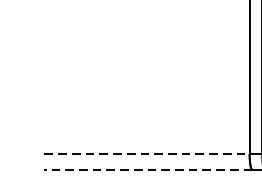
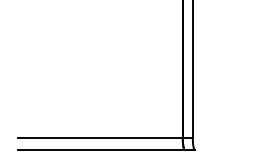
line: (148, 153) -> (101, 137), dashed -> solid
line: (148, 170) -> (101, 150), dashed -> solid

